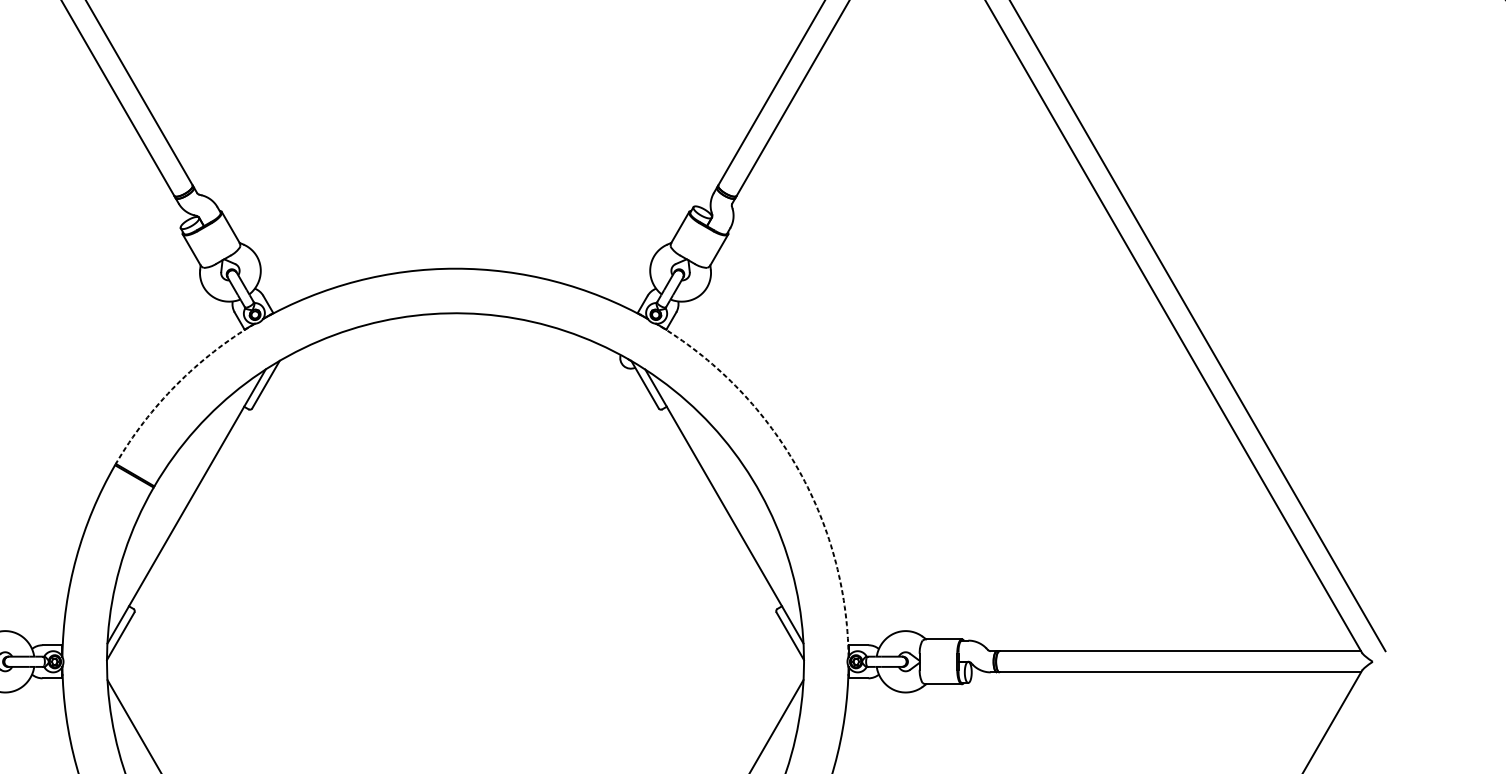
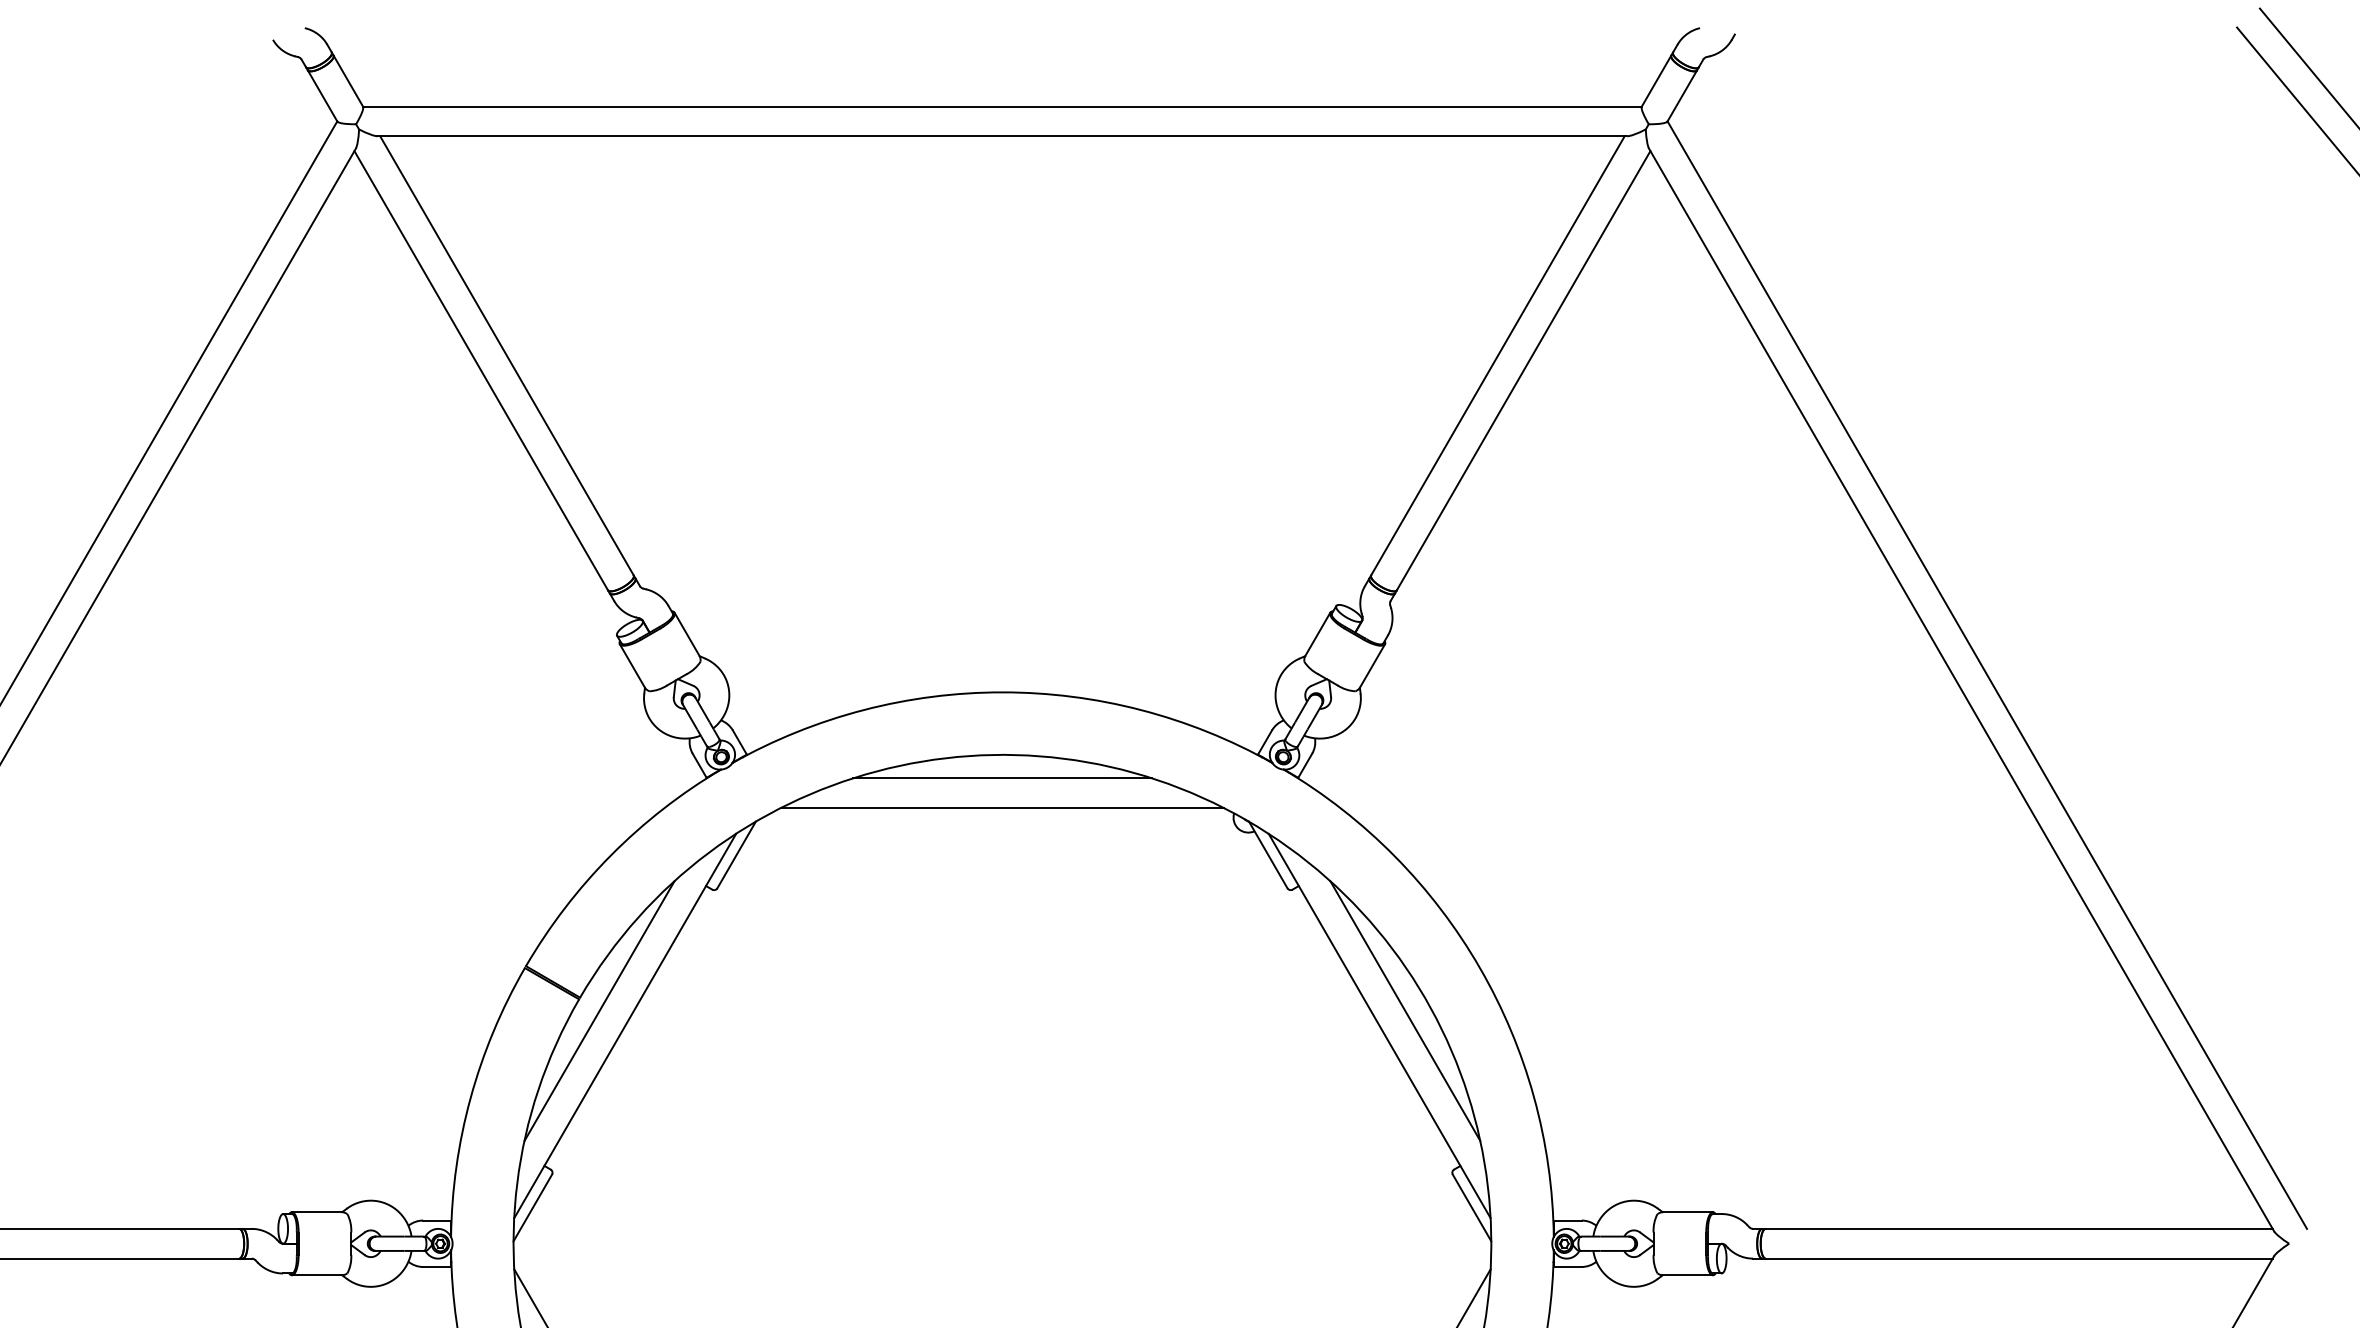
line: (455, 330) -> (1002, 778), added
line: (455, 351) -> (1002, 808), added
arc: (176, 385) -> (611, 855), dashed -> solid
arc: (795, 465) -> (1479, 968), dashed -> solid
line: (168, 495) -> (599, 1010), added
line: (742, 495) -> (1405, 1010), added

